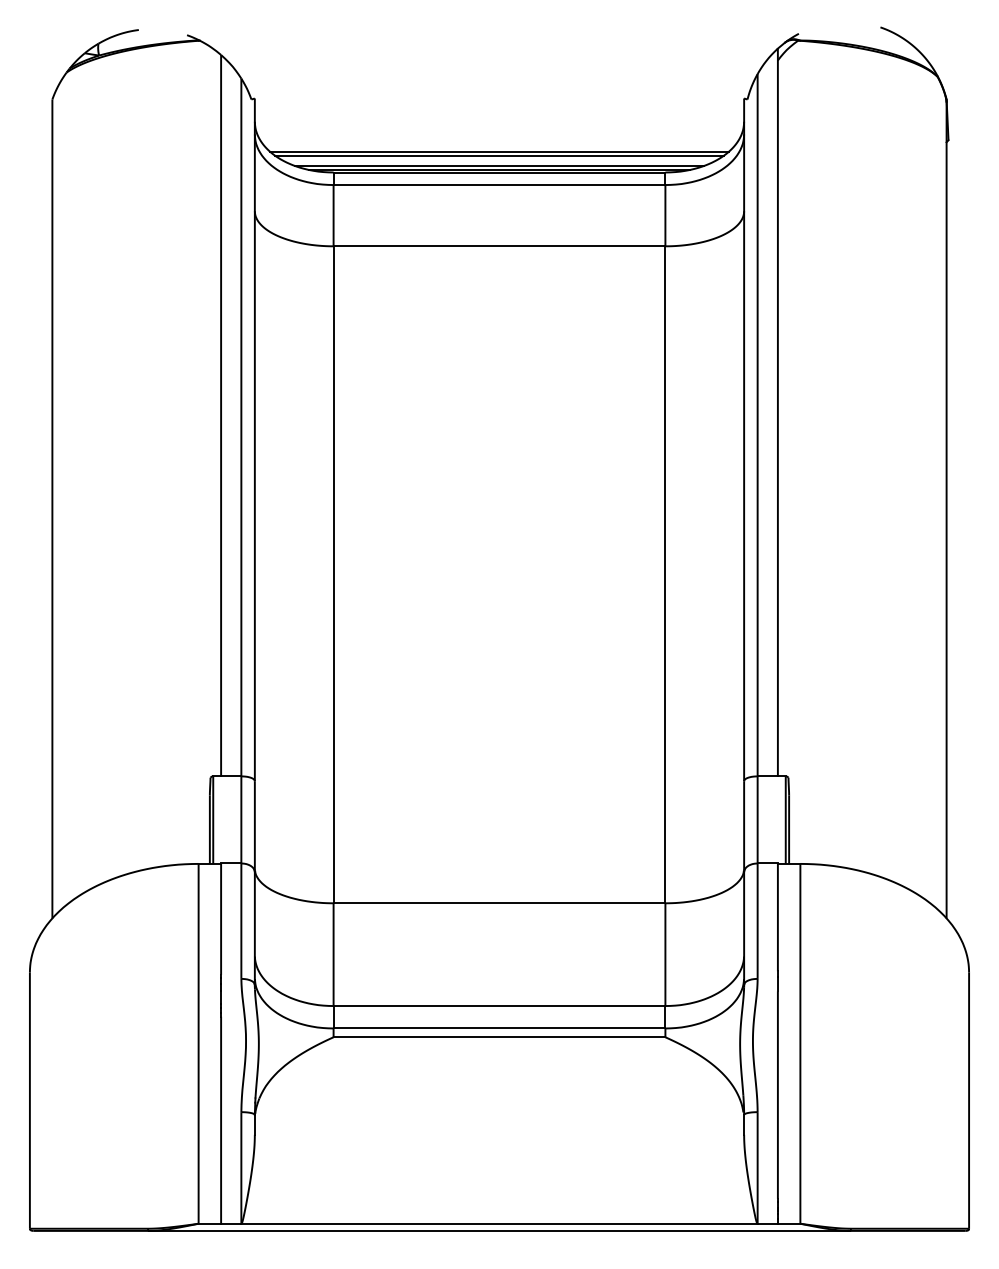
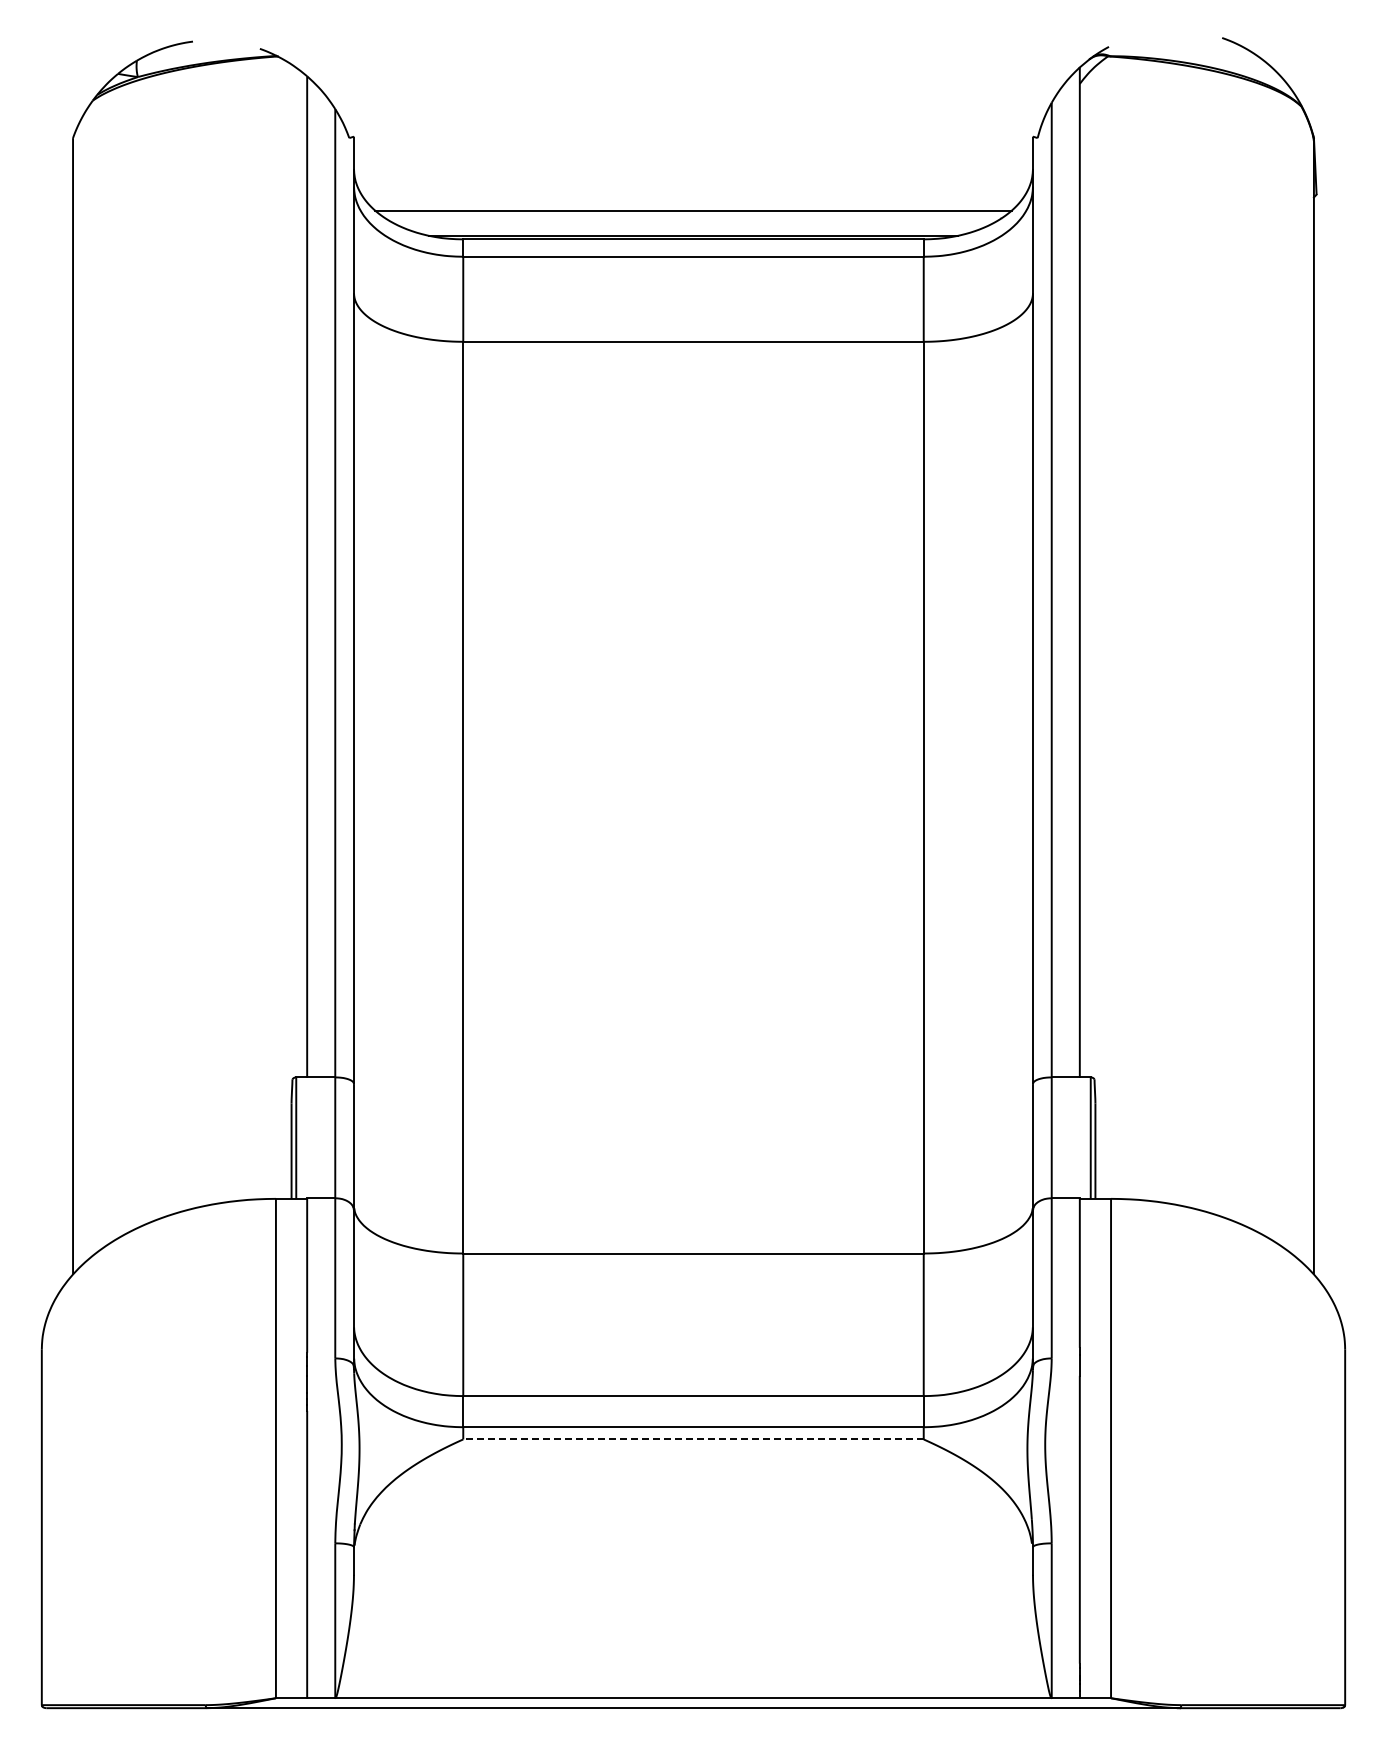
line: (499, 156) -> (693, 216), removed
line: (499, 166) -> (693, 230), removed
line: (499, 1037) -> (693, 1439), solid -> dashed

